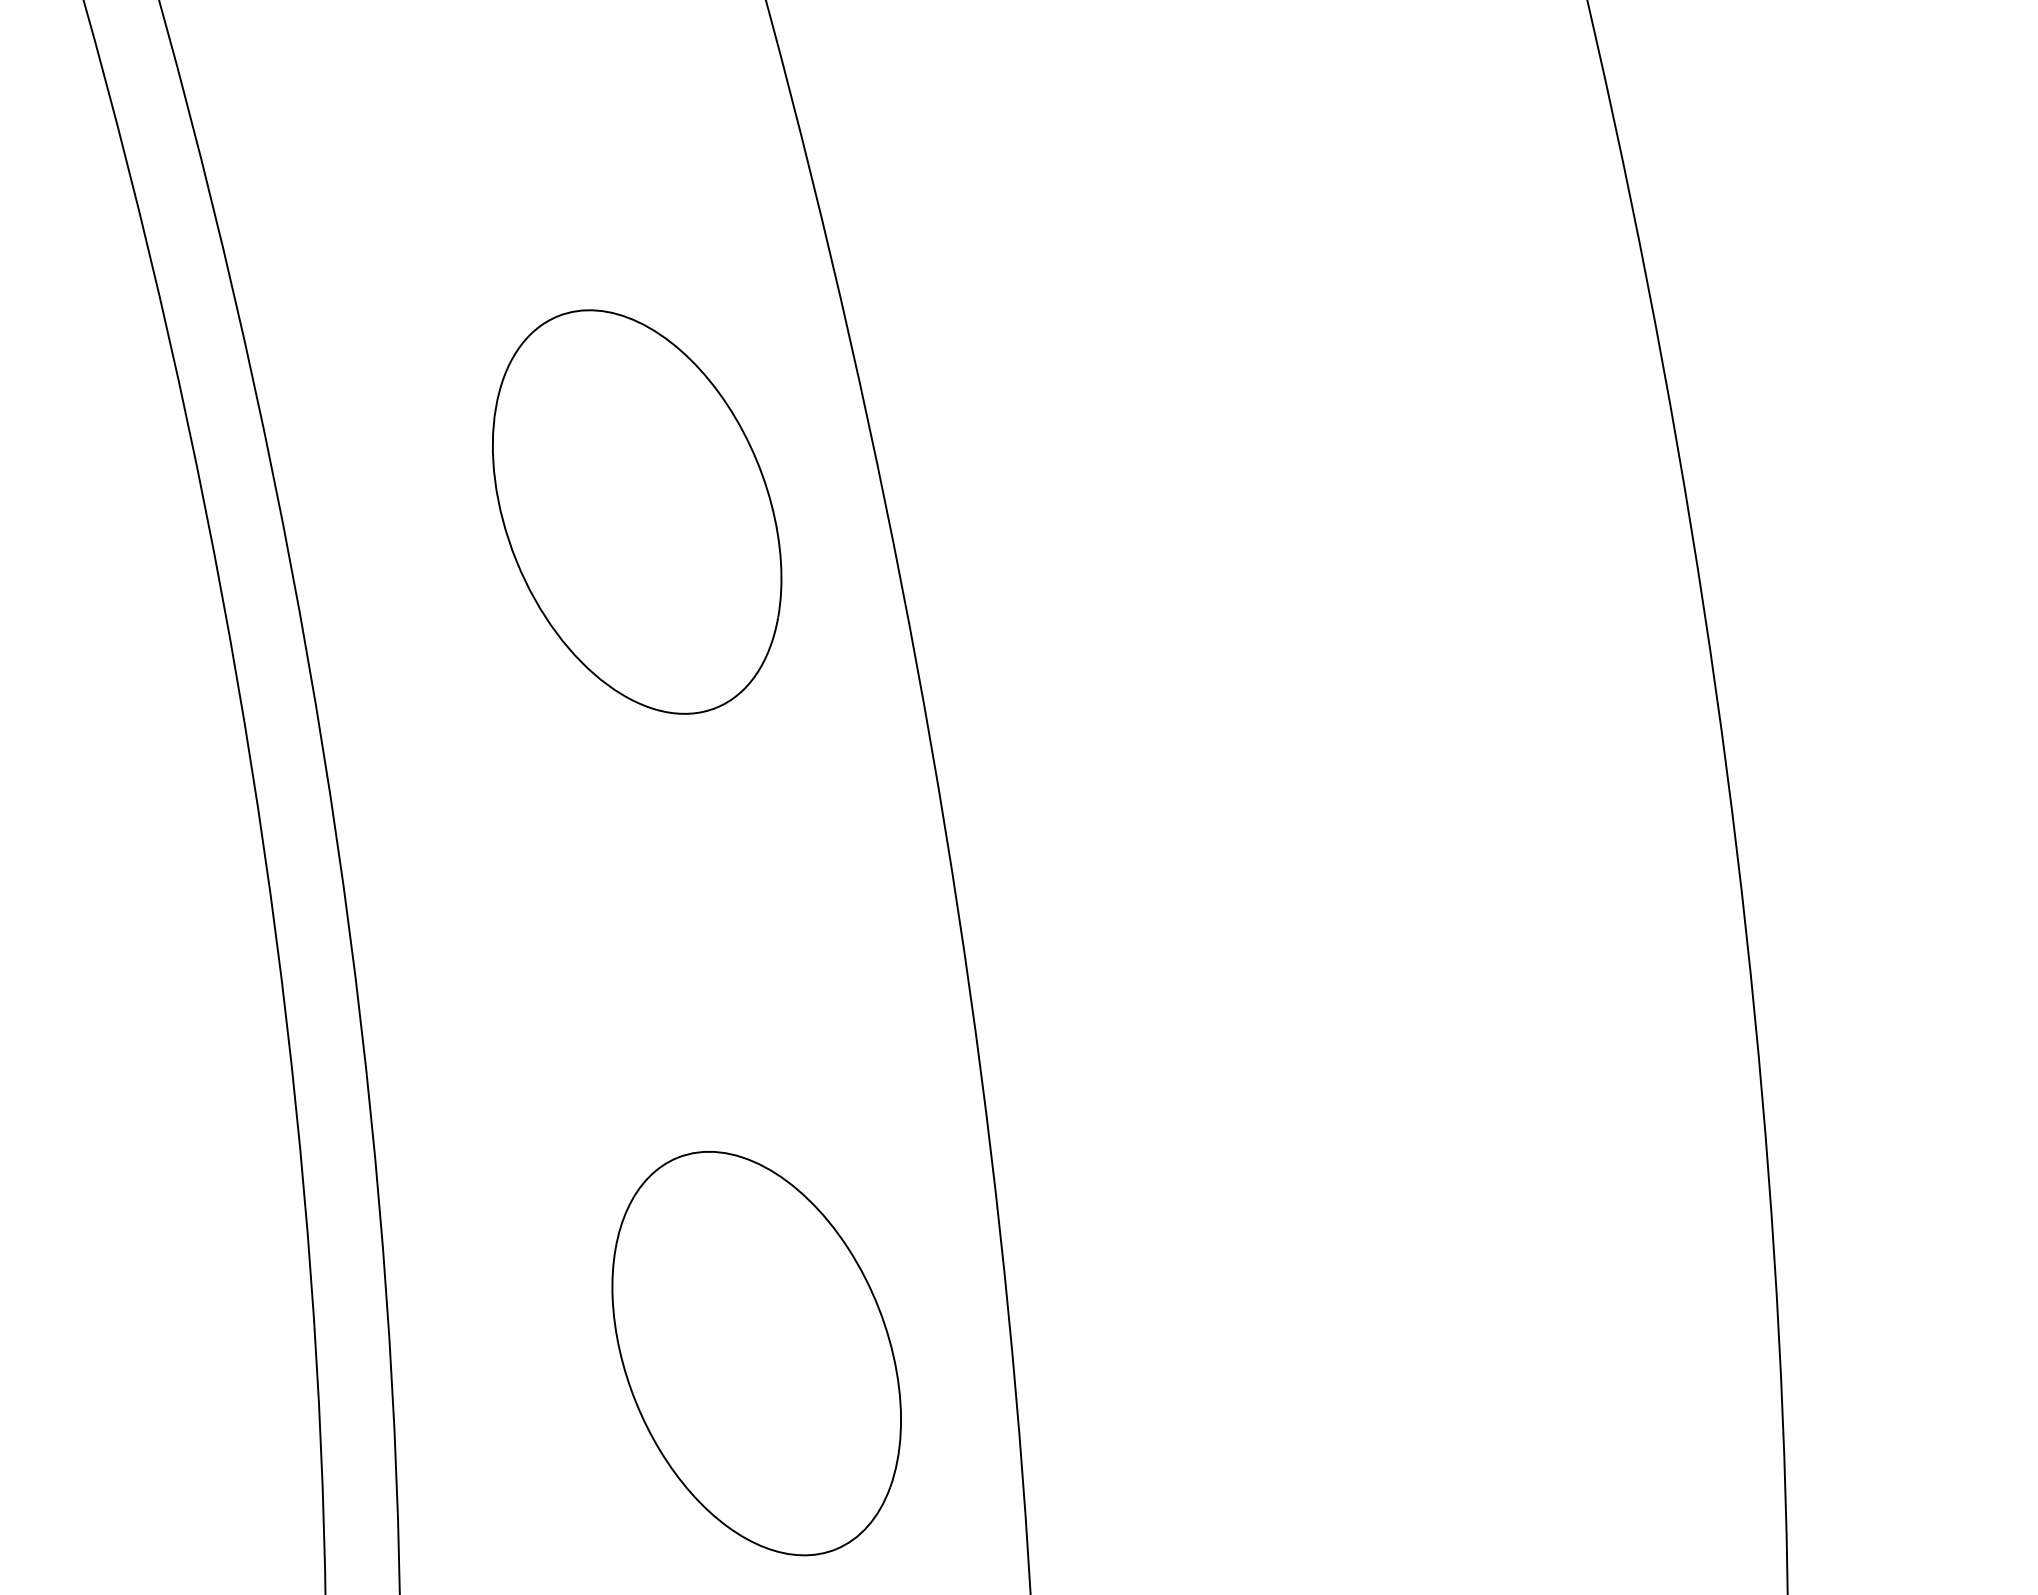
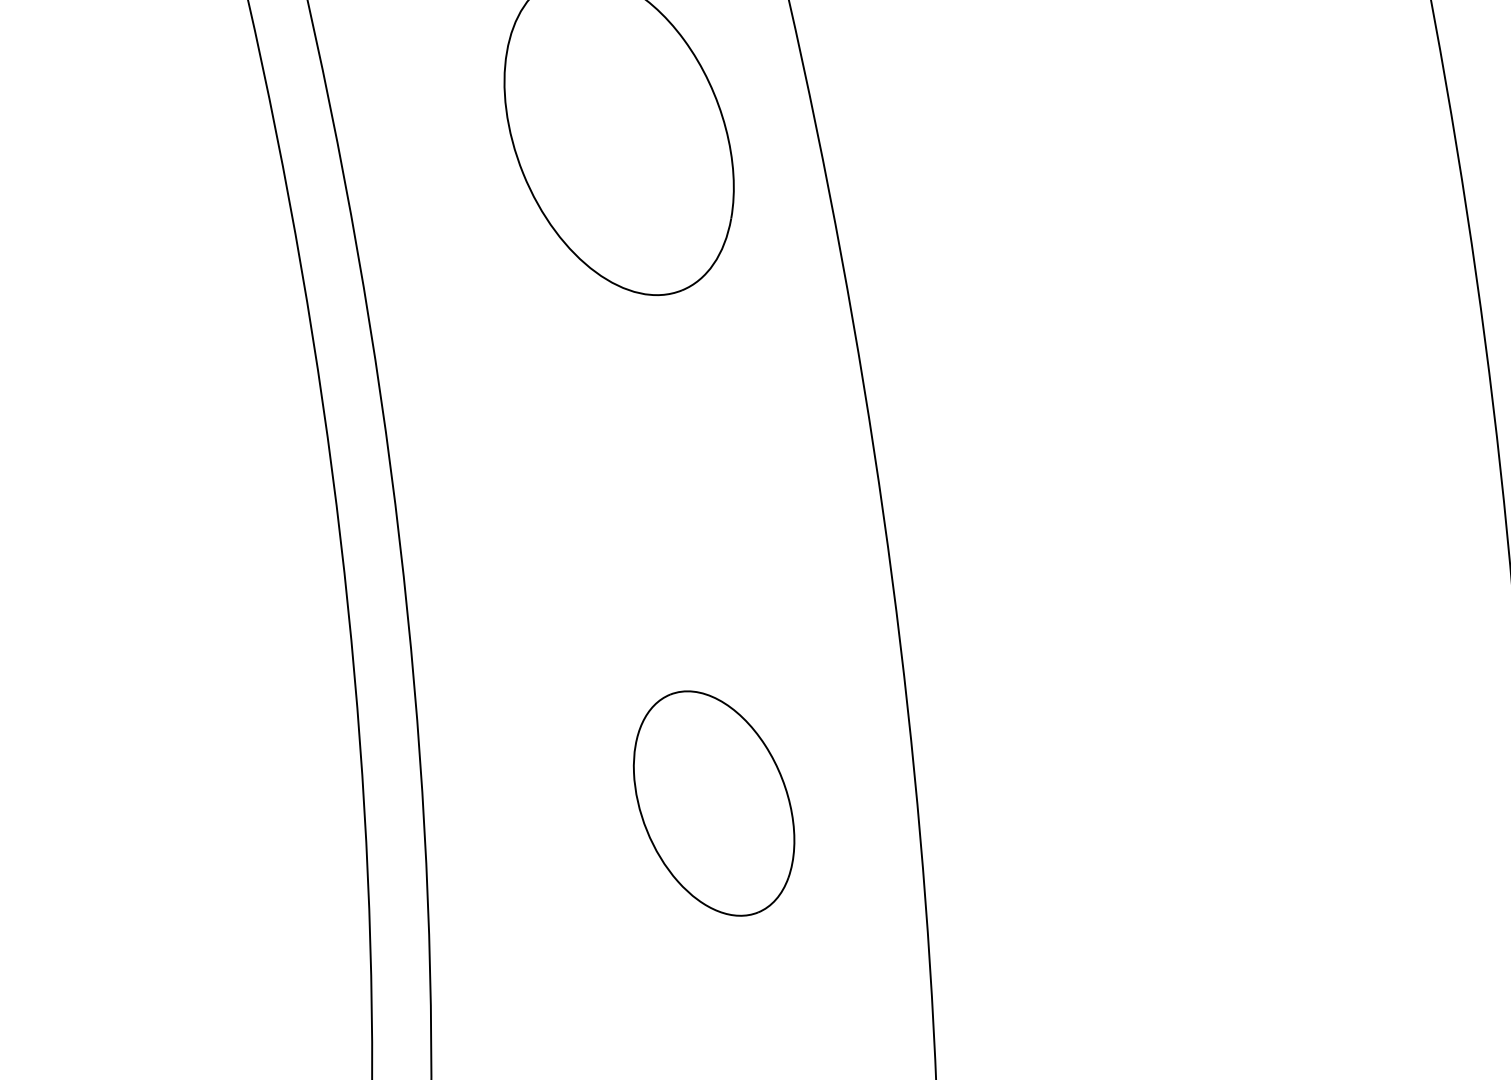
part: (756, 1353) -> (714, 803), size x0.7

